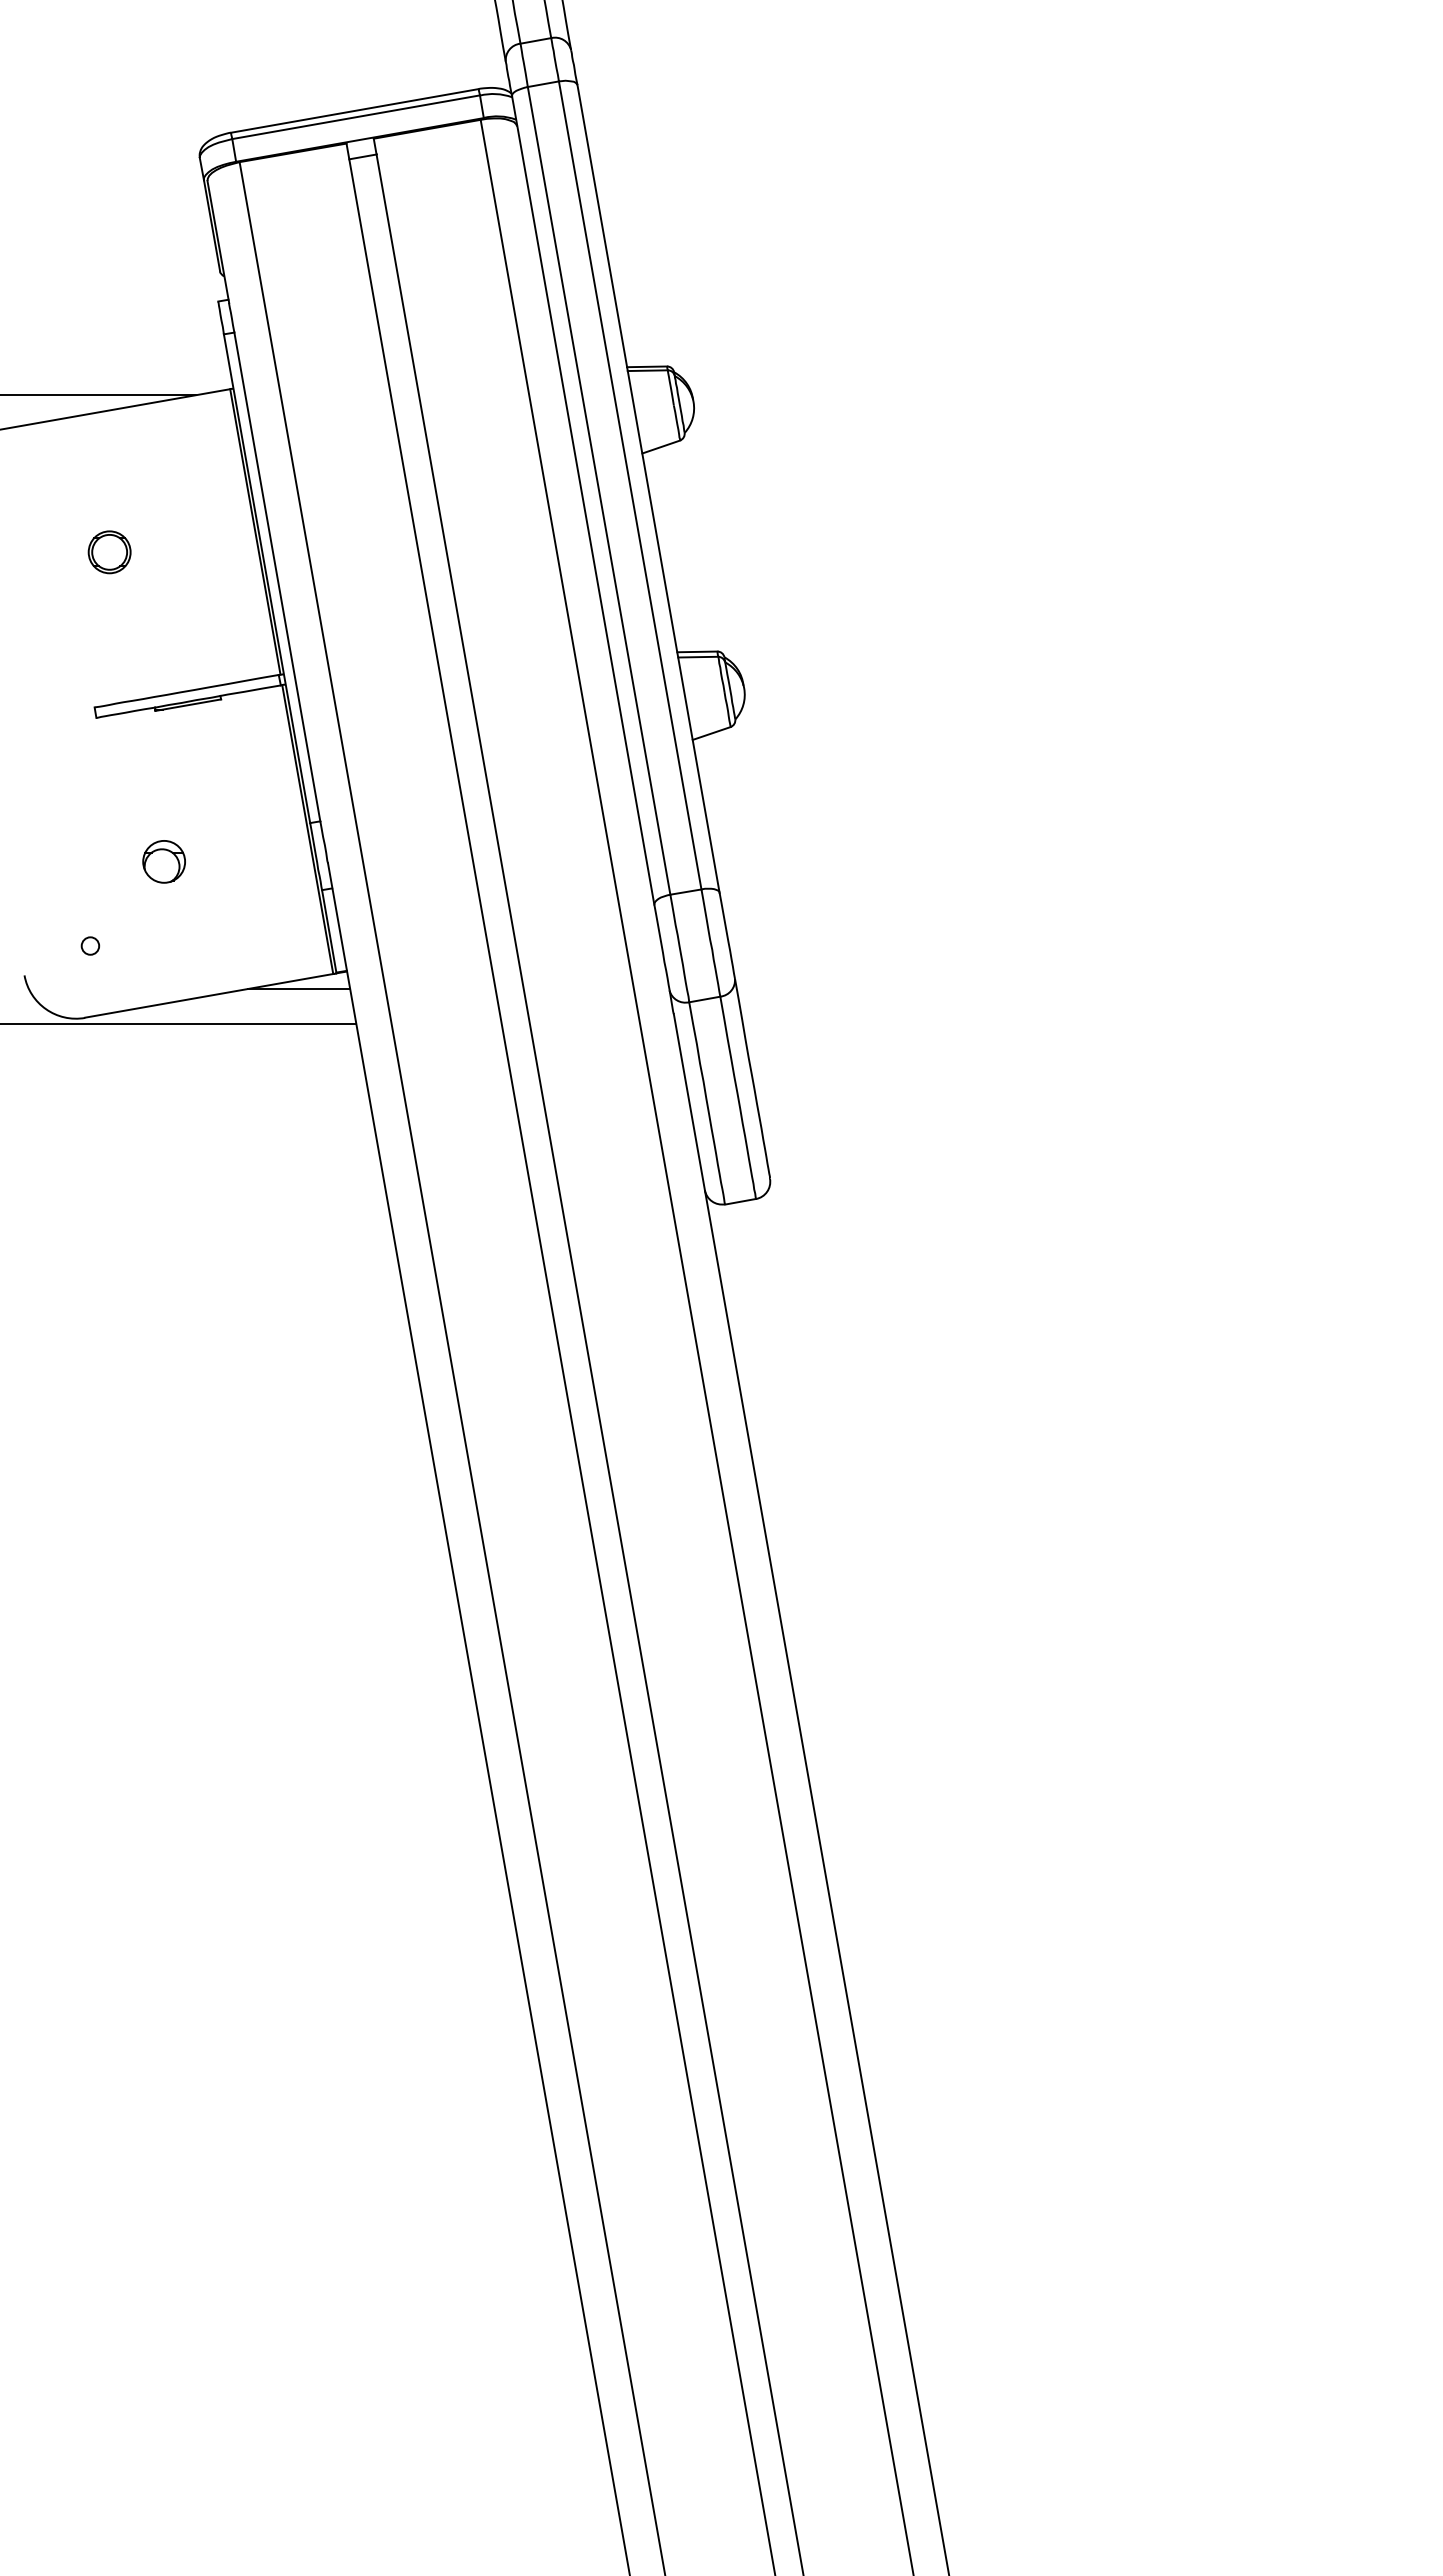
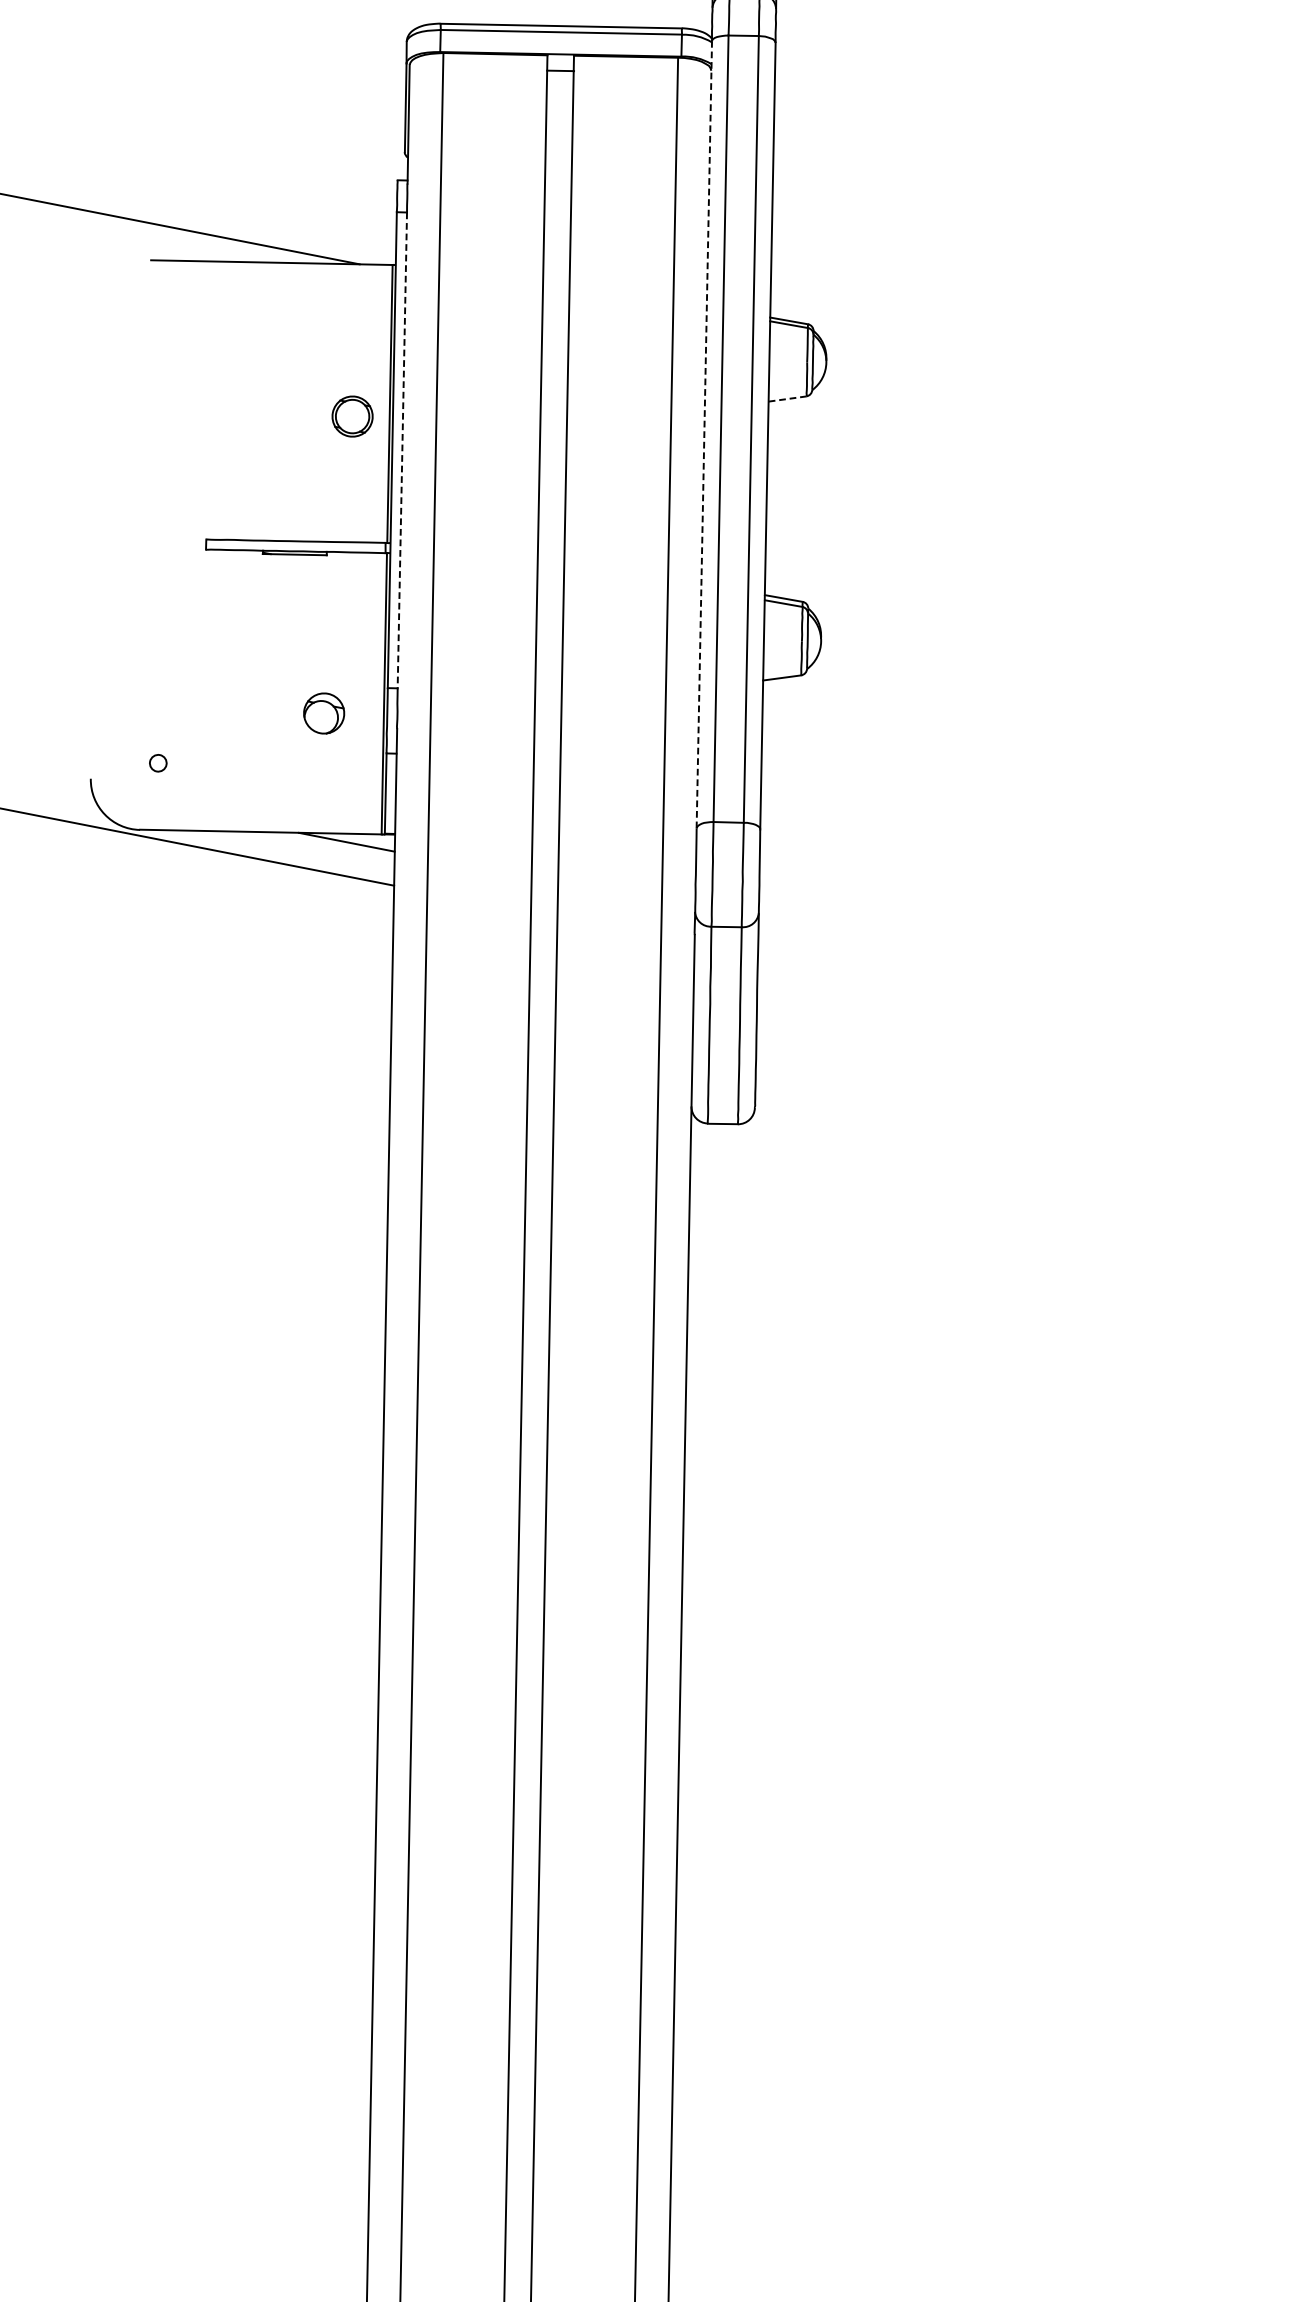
line: (661, 447) -> (787, 399), solid -> dashed
line: (583, 499) -> (704, 434), solid -> dashed
part: (109, 552) -> (352, 416), moved
line: (277, 577) -> (402, 450), solid -> dashed
part: (163, 861) -> (323, 713), moved

